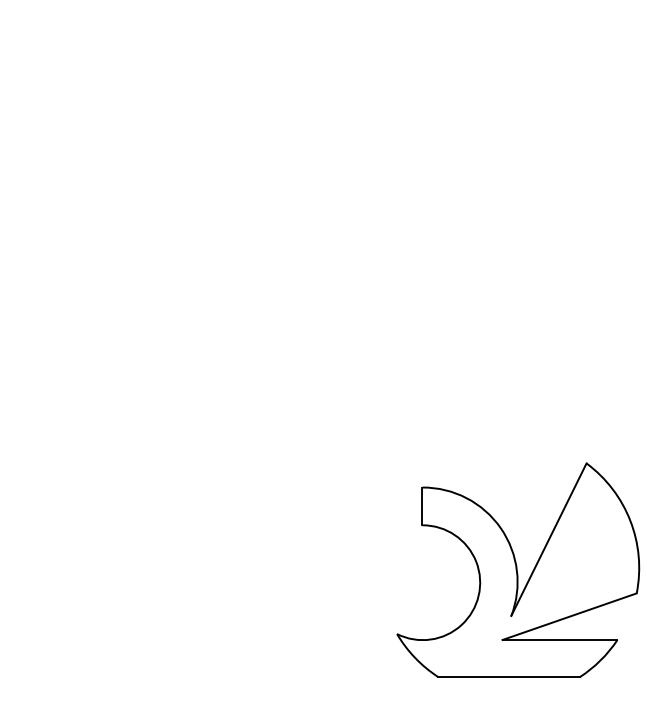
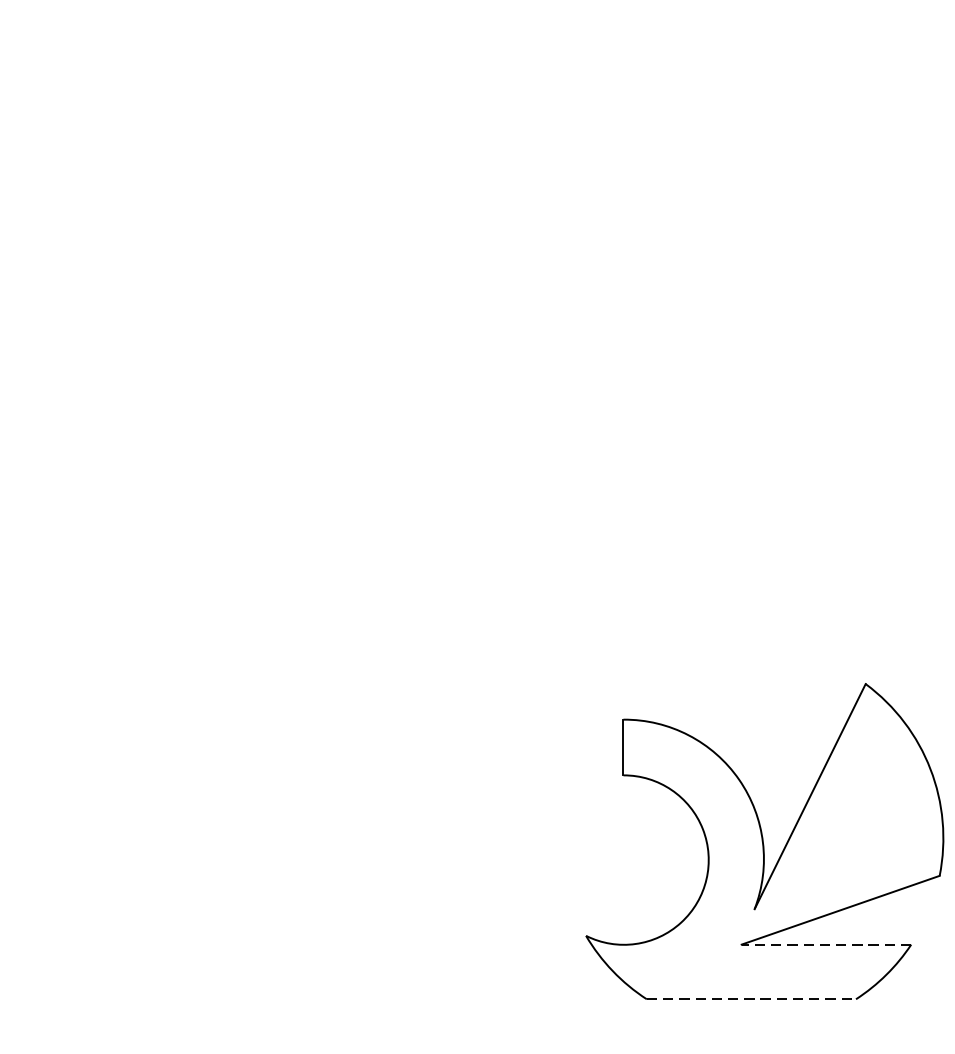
line: (559, 639) -> (825, 943), solid -> dashed
line: (509, 677) -> (751, 999), solid -> dashed

